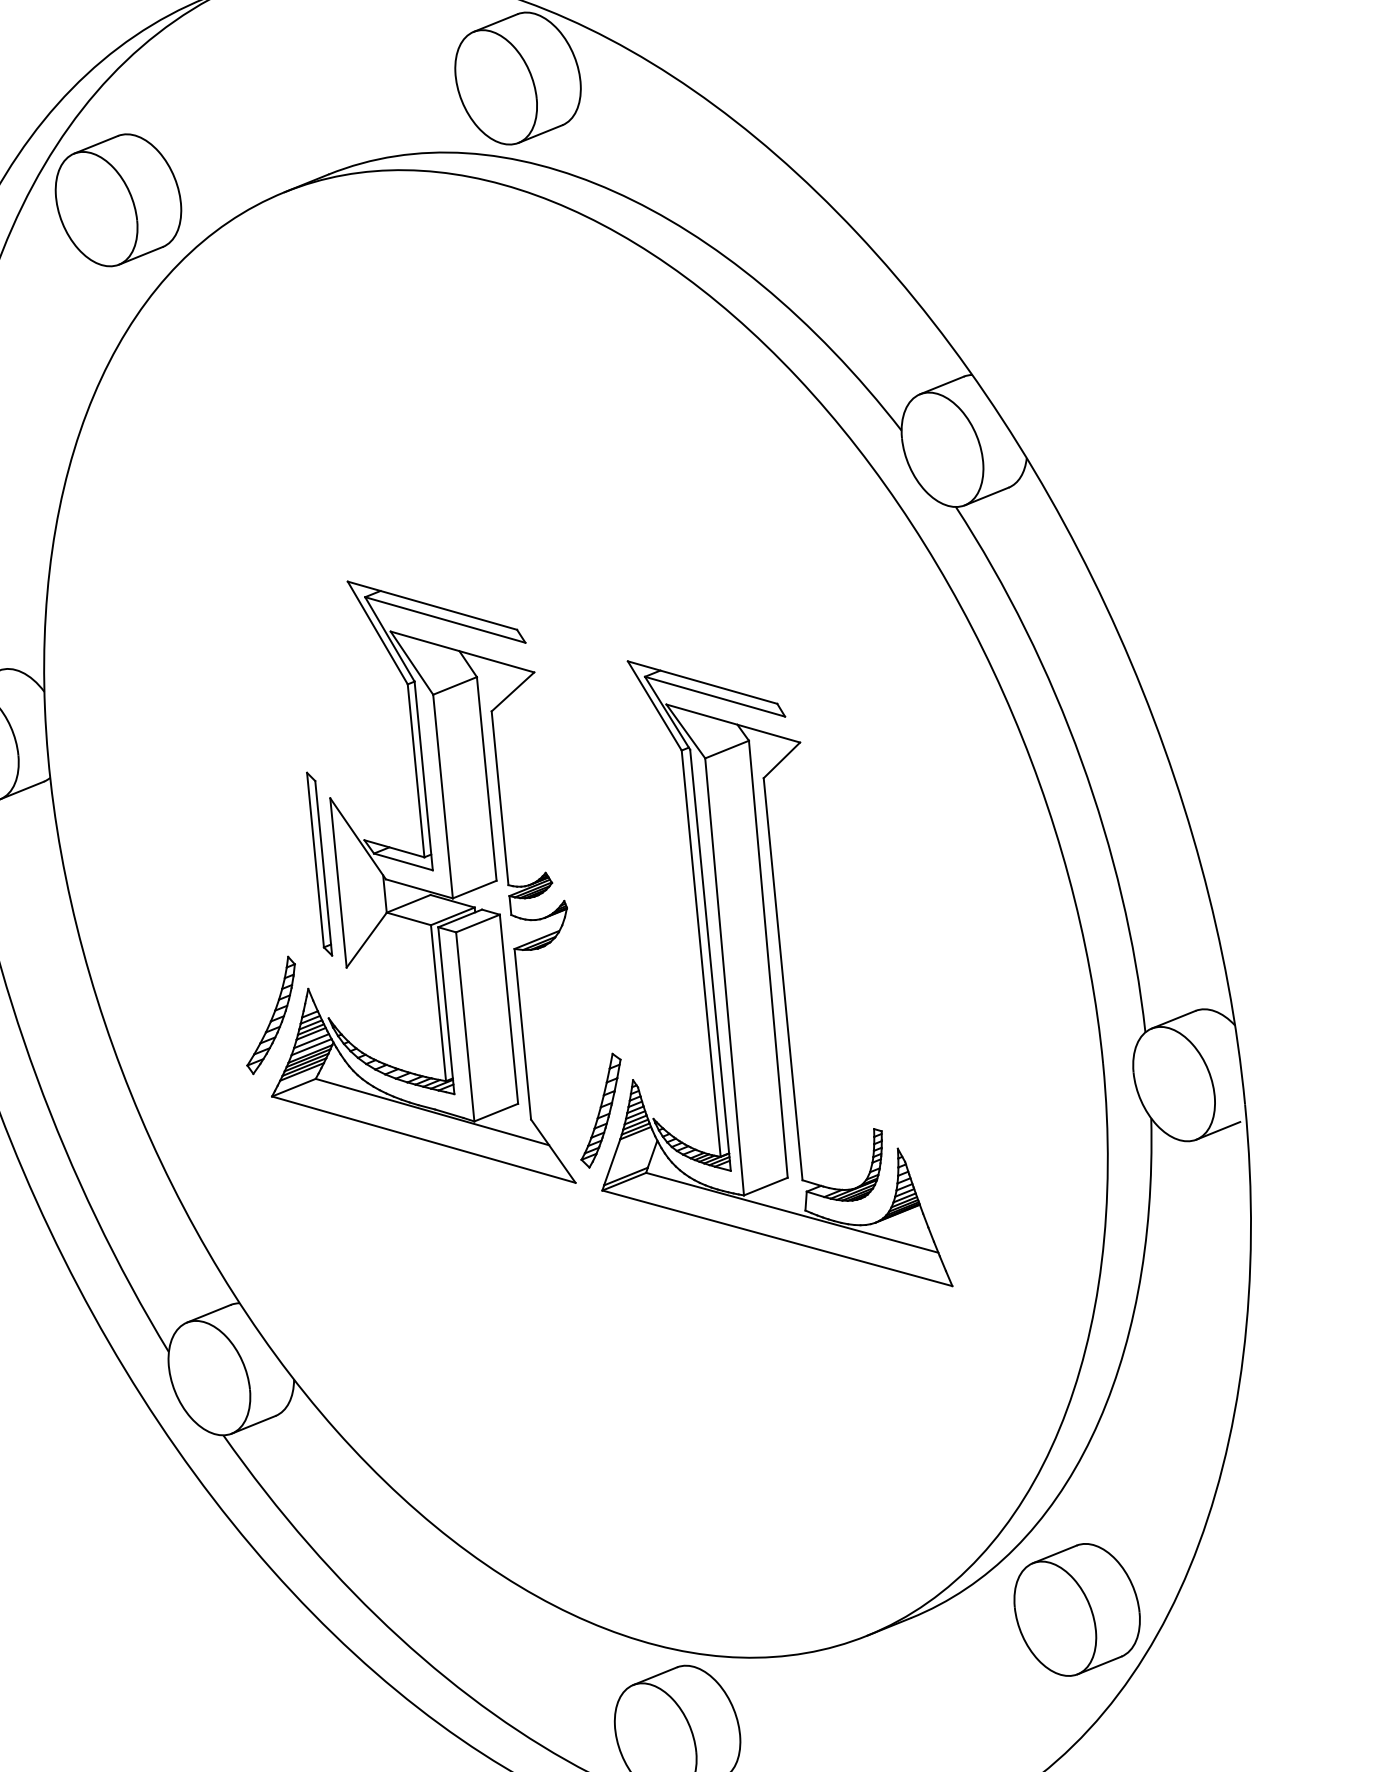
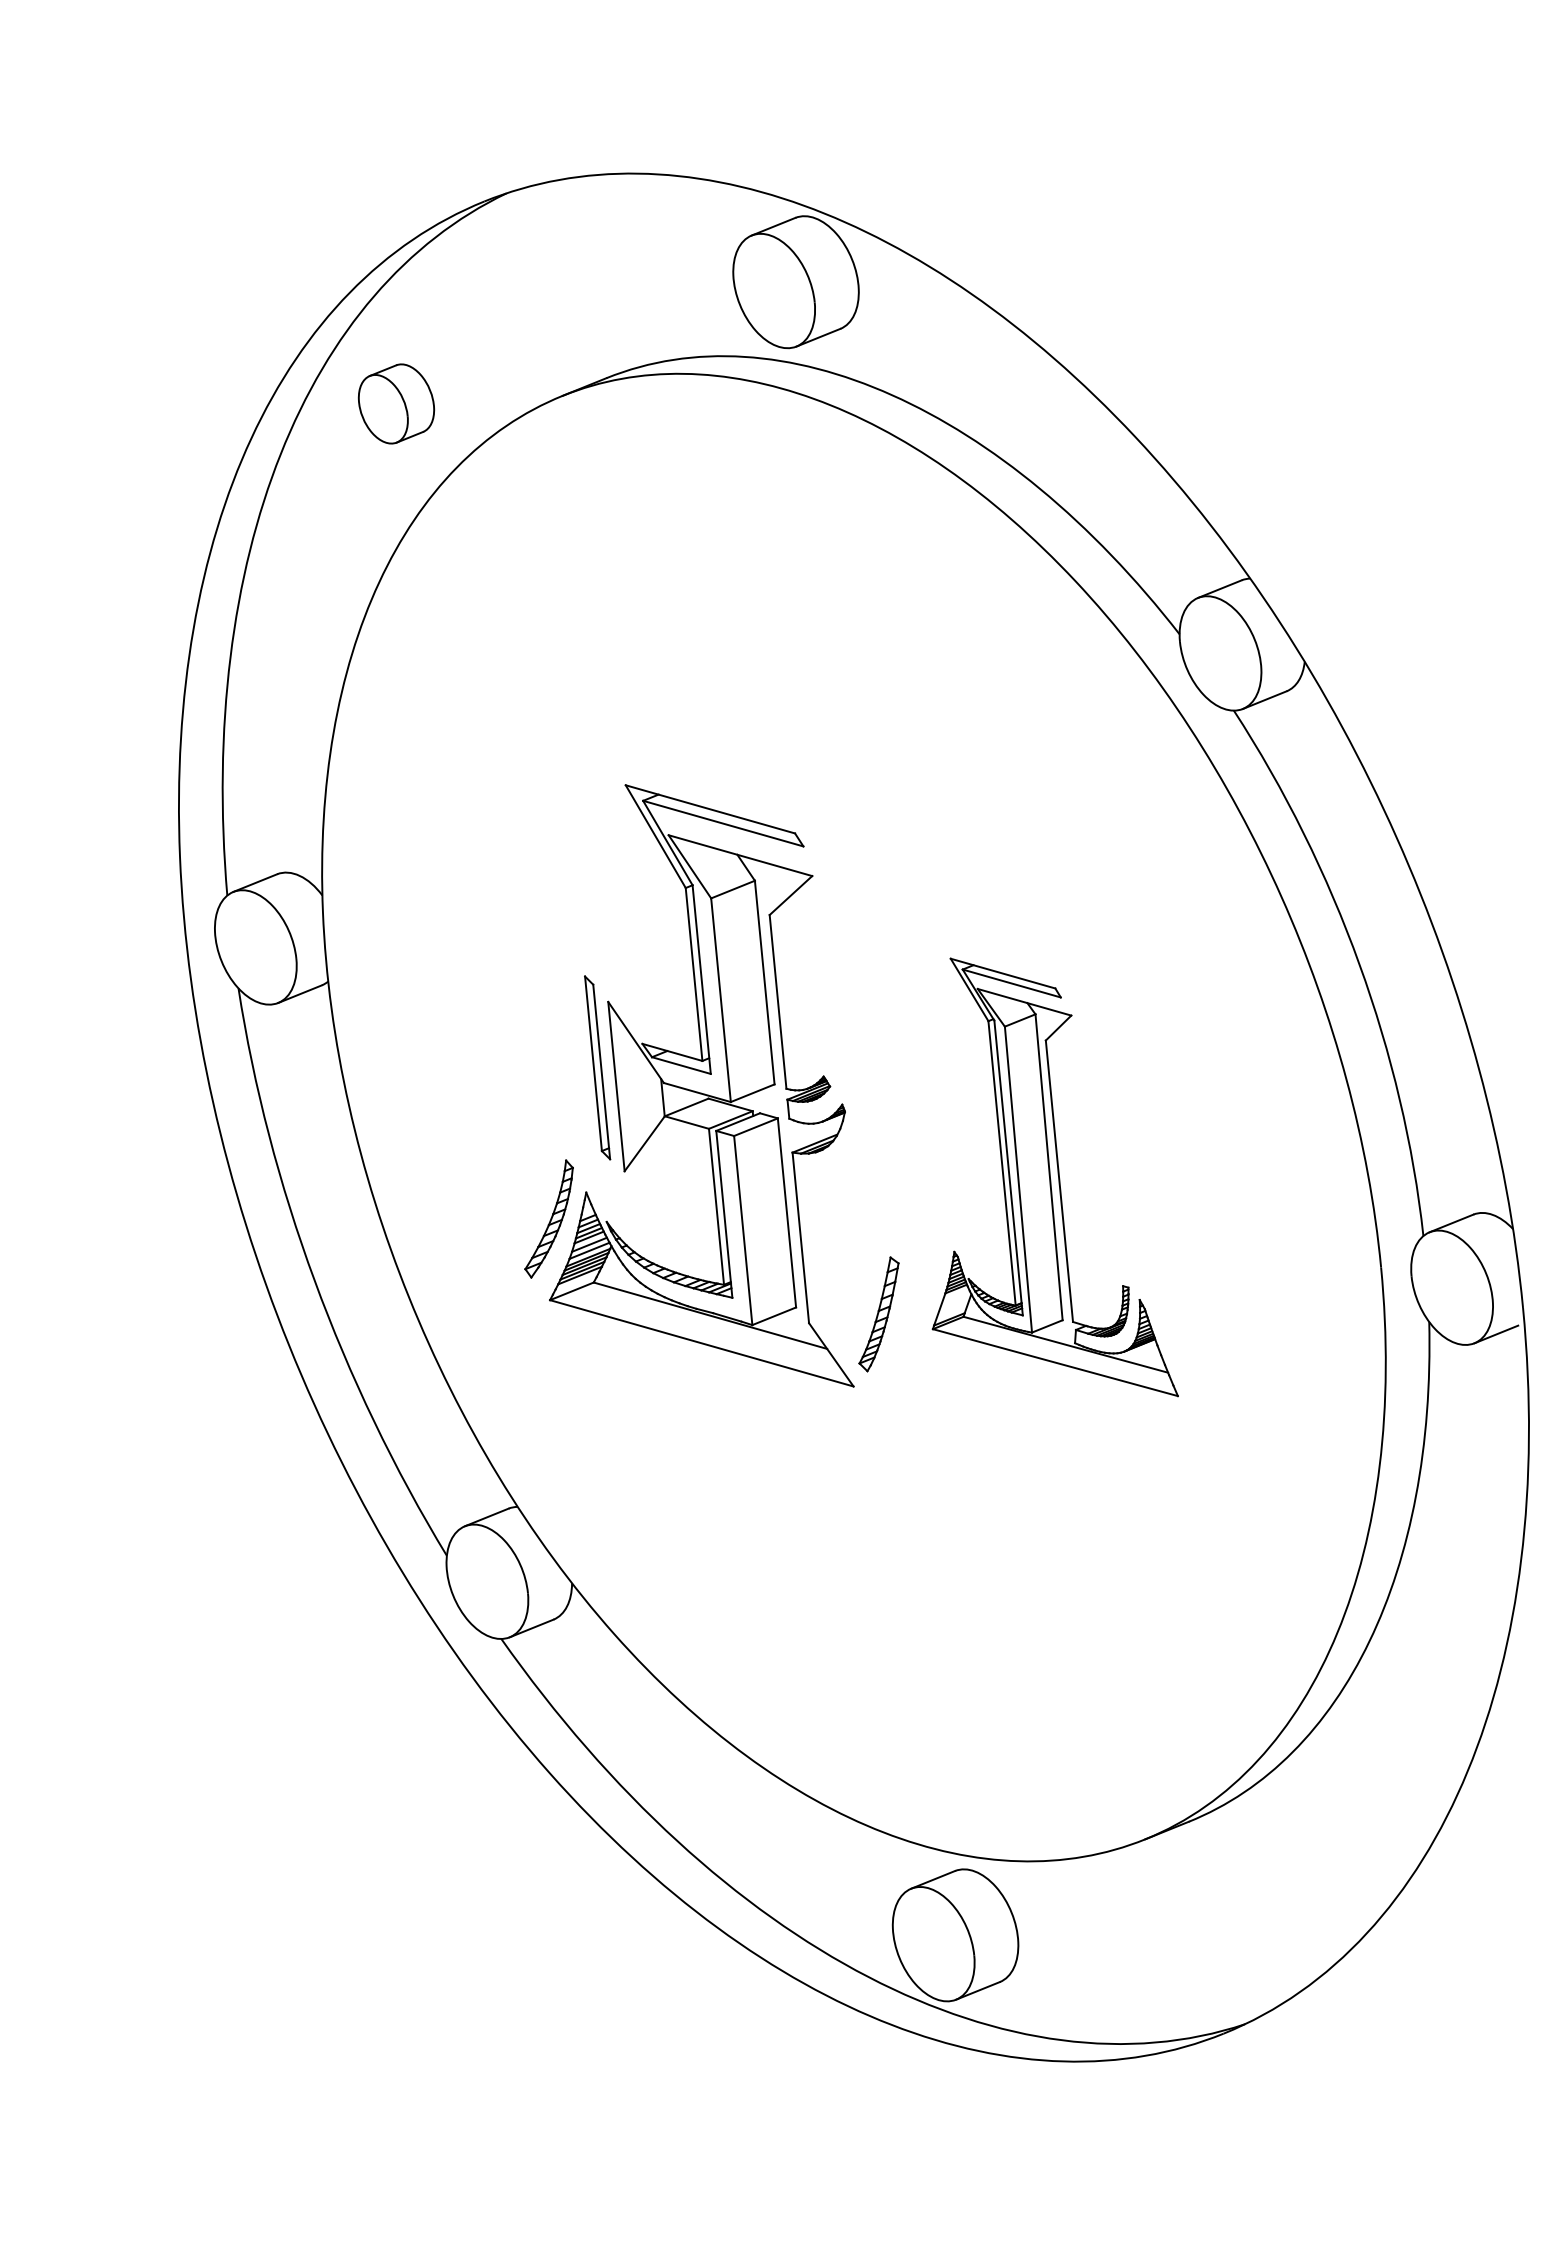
part: (118, 199) -> (396, 403), size x0.6
part: (777, 973) -> (1055, 1177), size x0.7
part: (1076, 1609) -> (1354, 1813), removed

